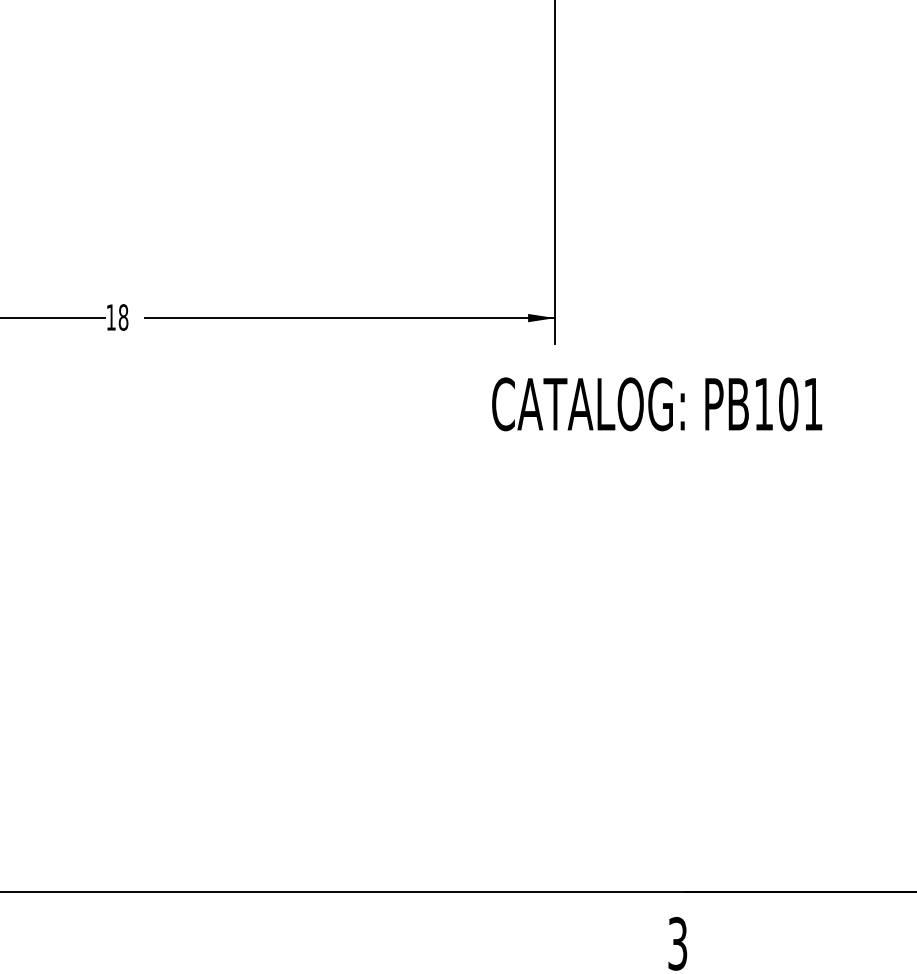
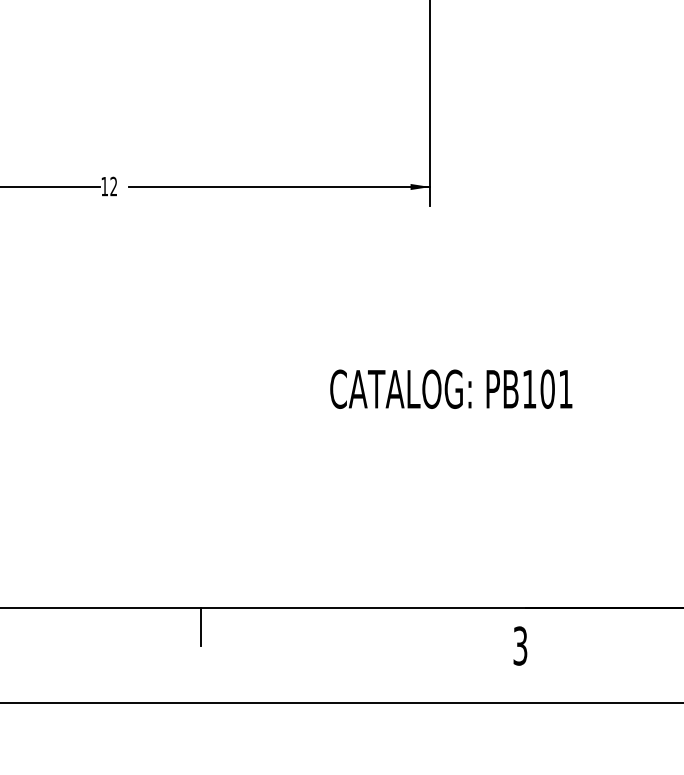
text: (123, 317) -> (113, 186), 18 -> 12
text: (657, 403) -> (451, 388), moved
line: (243, 917) -> (201, 626), added

